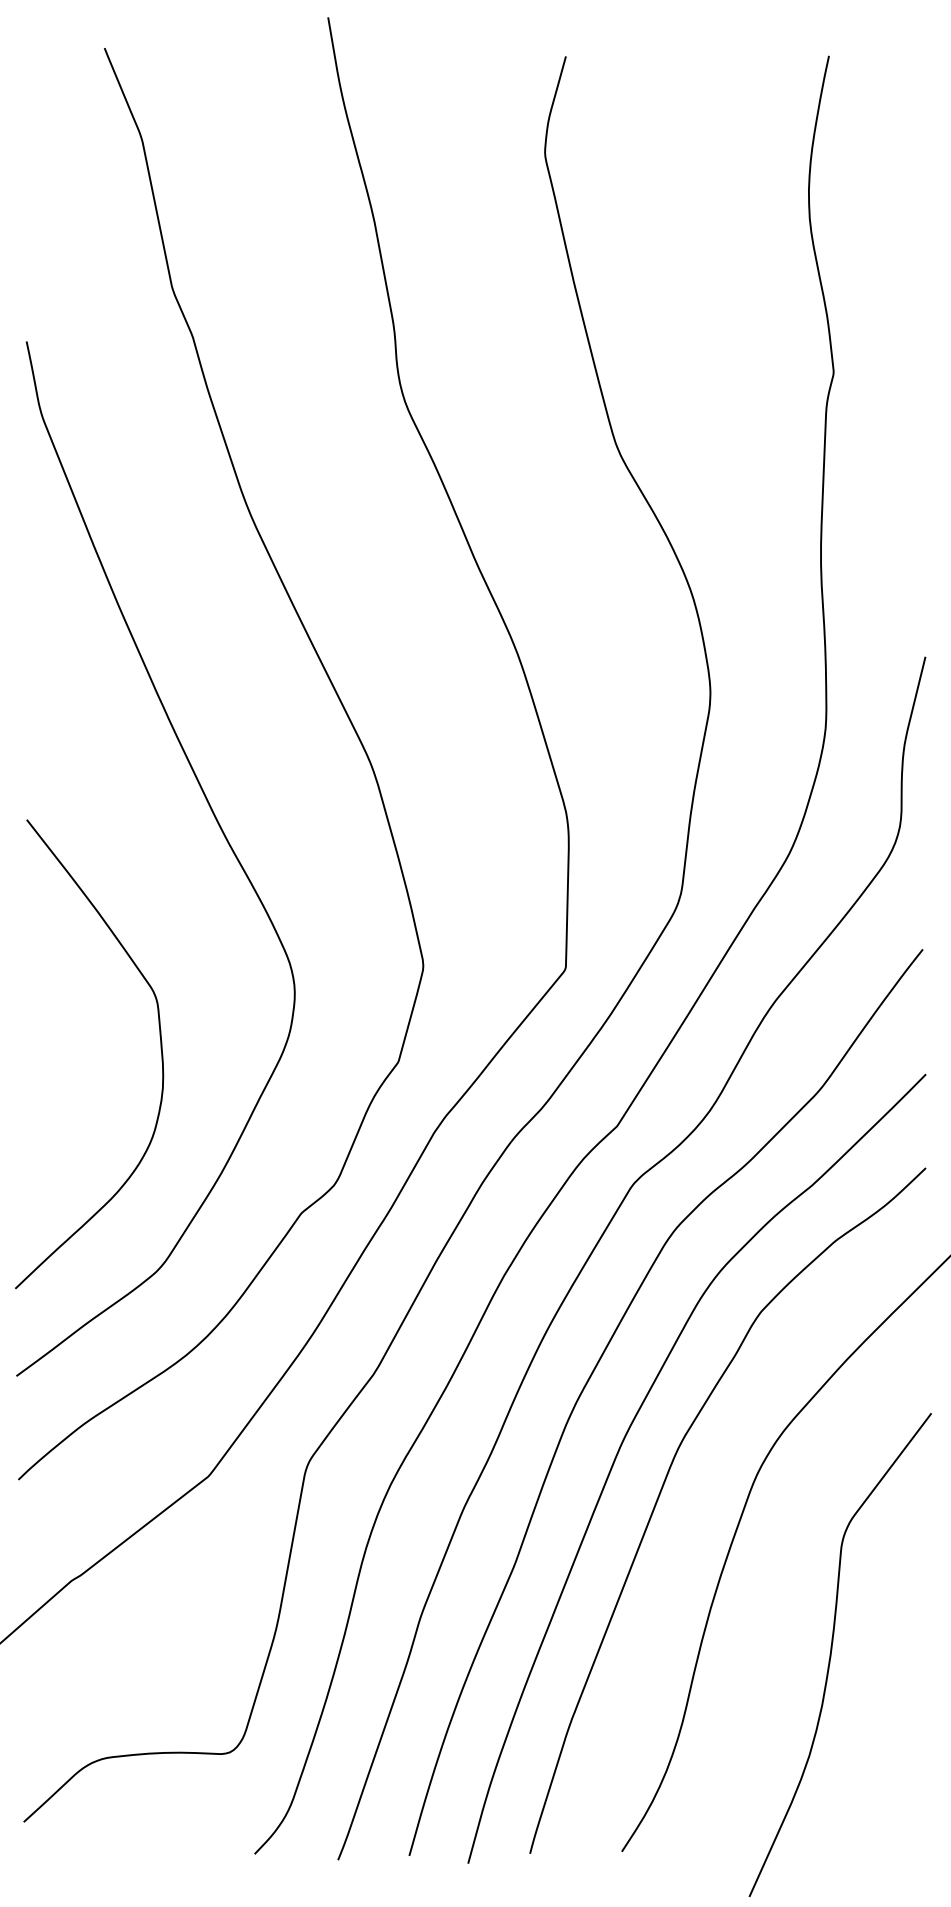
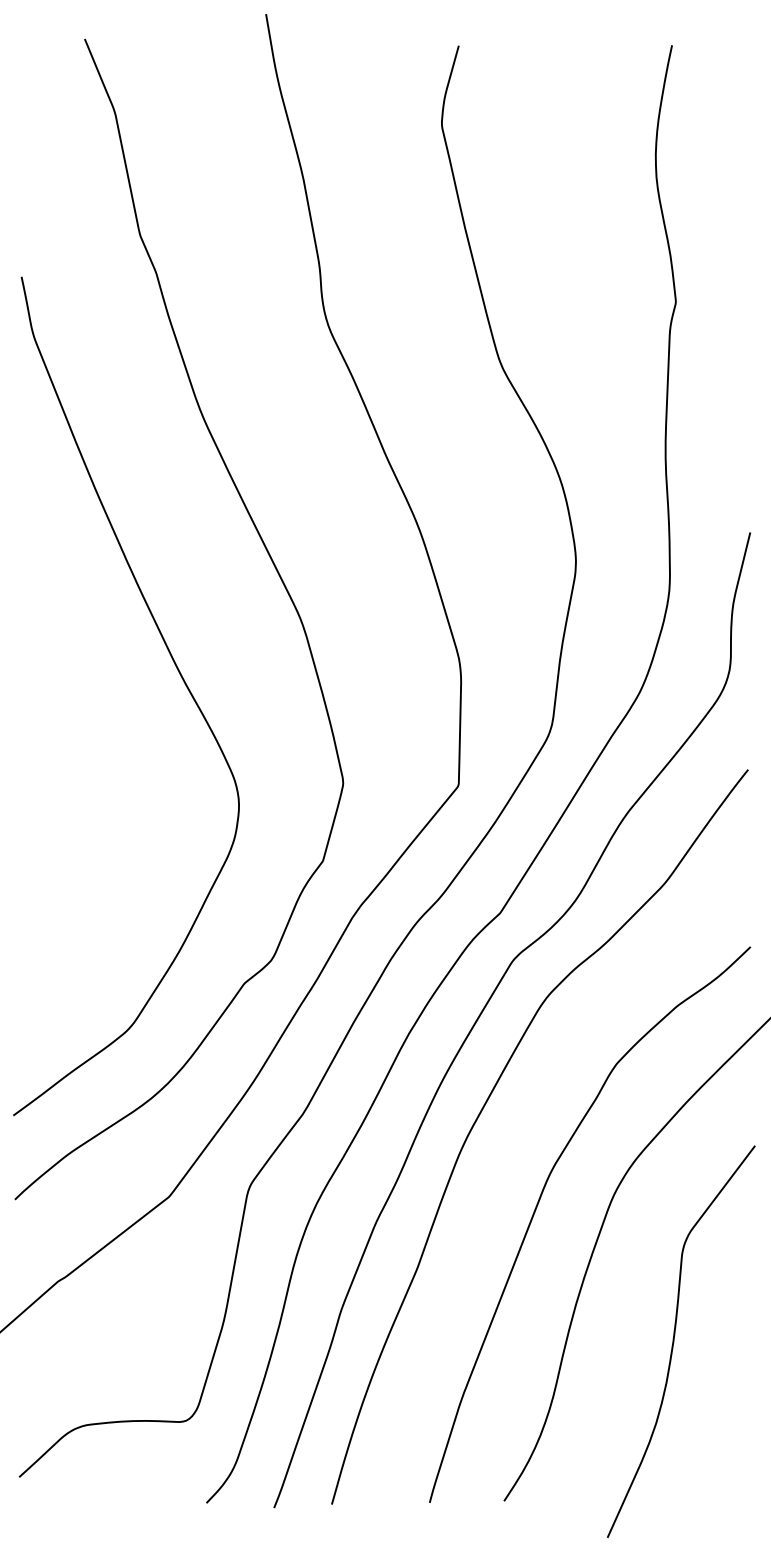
curve: (159, 1042) -> (129, 845), removed
curve: (627, 1435) -> (508, 1163), removed

